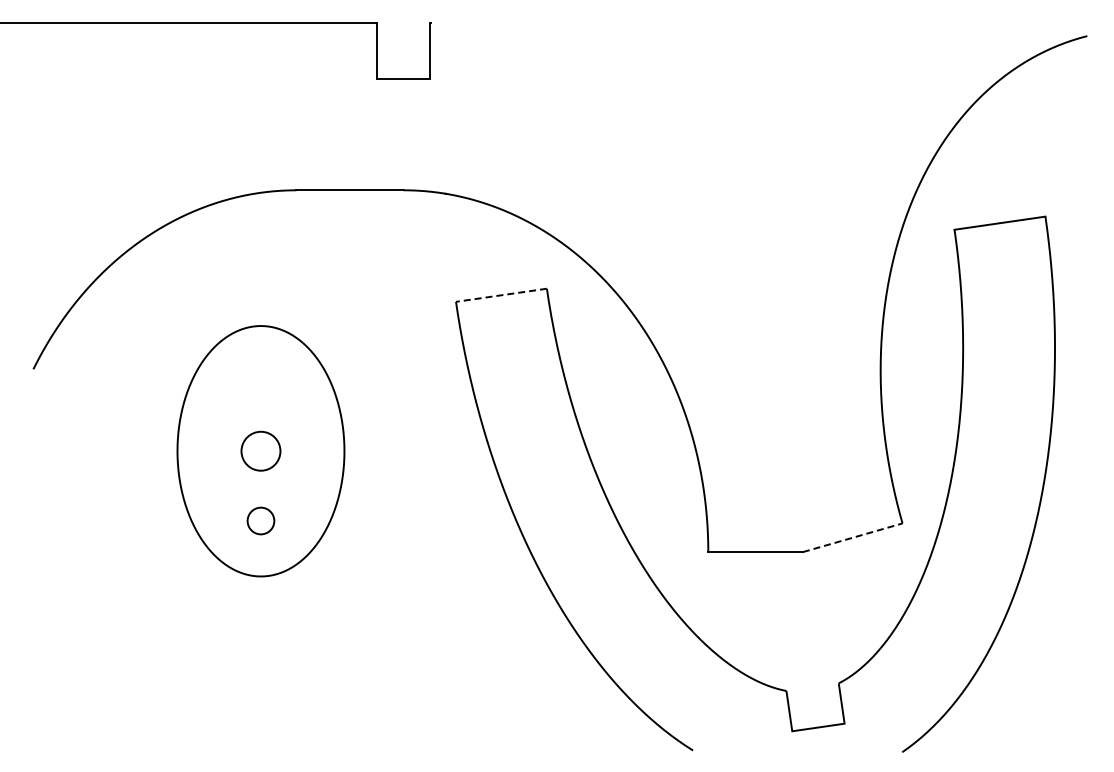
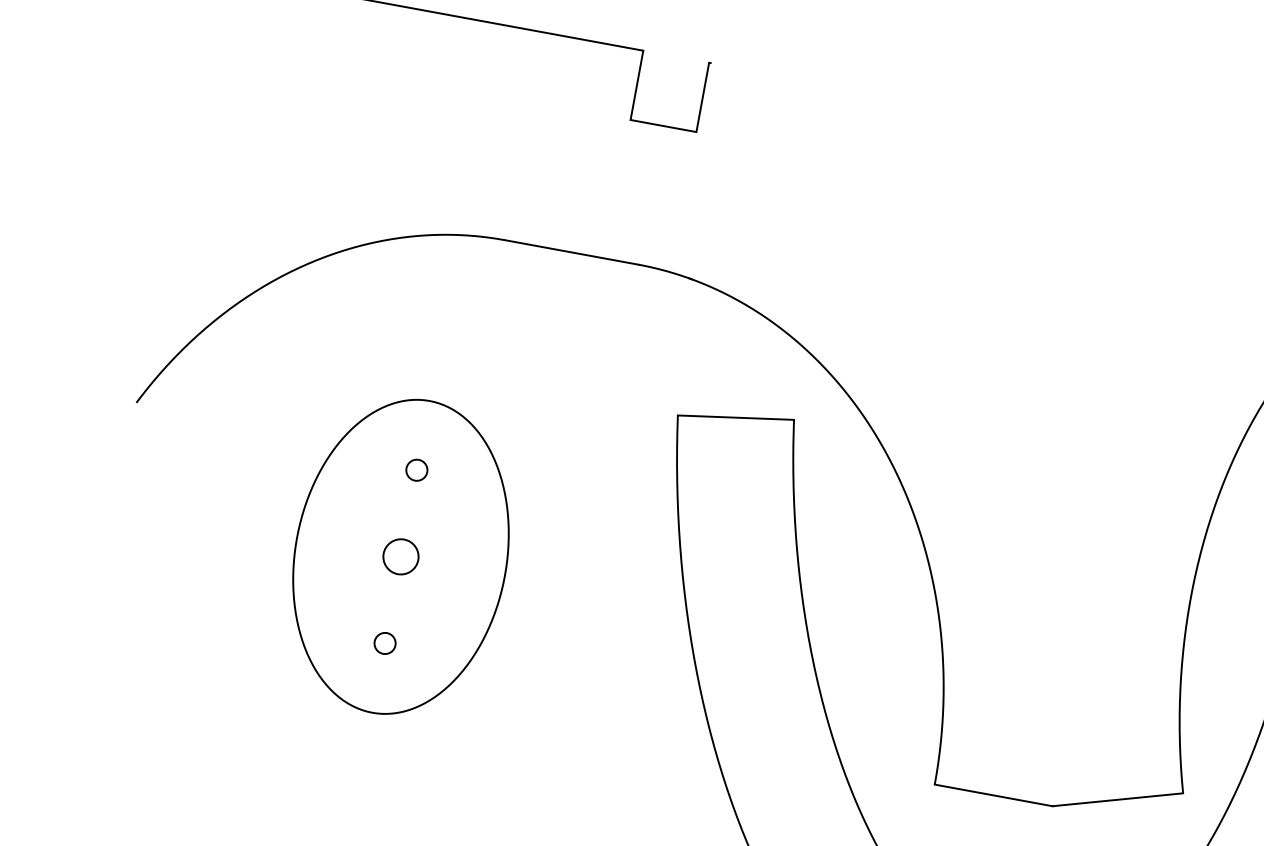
line: (501, 295) -> (735, 417), dashed -> solid
circle: (260, 381) -> (416, 469), added
circle: (260, 451) -> (400, 557), size x0.71
circle: (260, 520) -> (384, 642), size x0.62
line: (852, 537) -> (1117, 799), dashed -> solid

